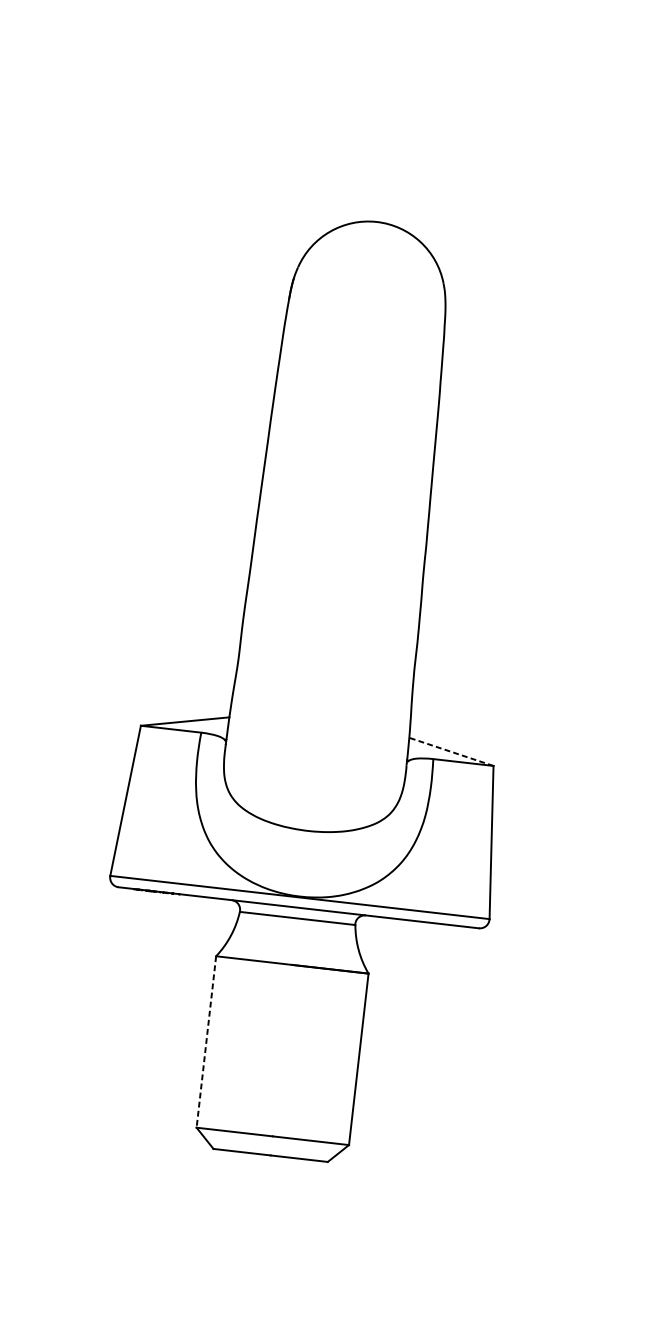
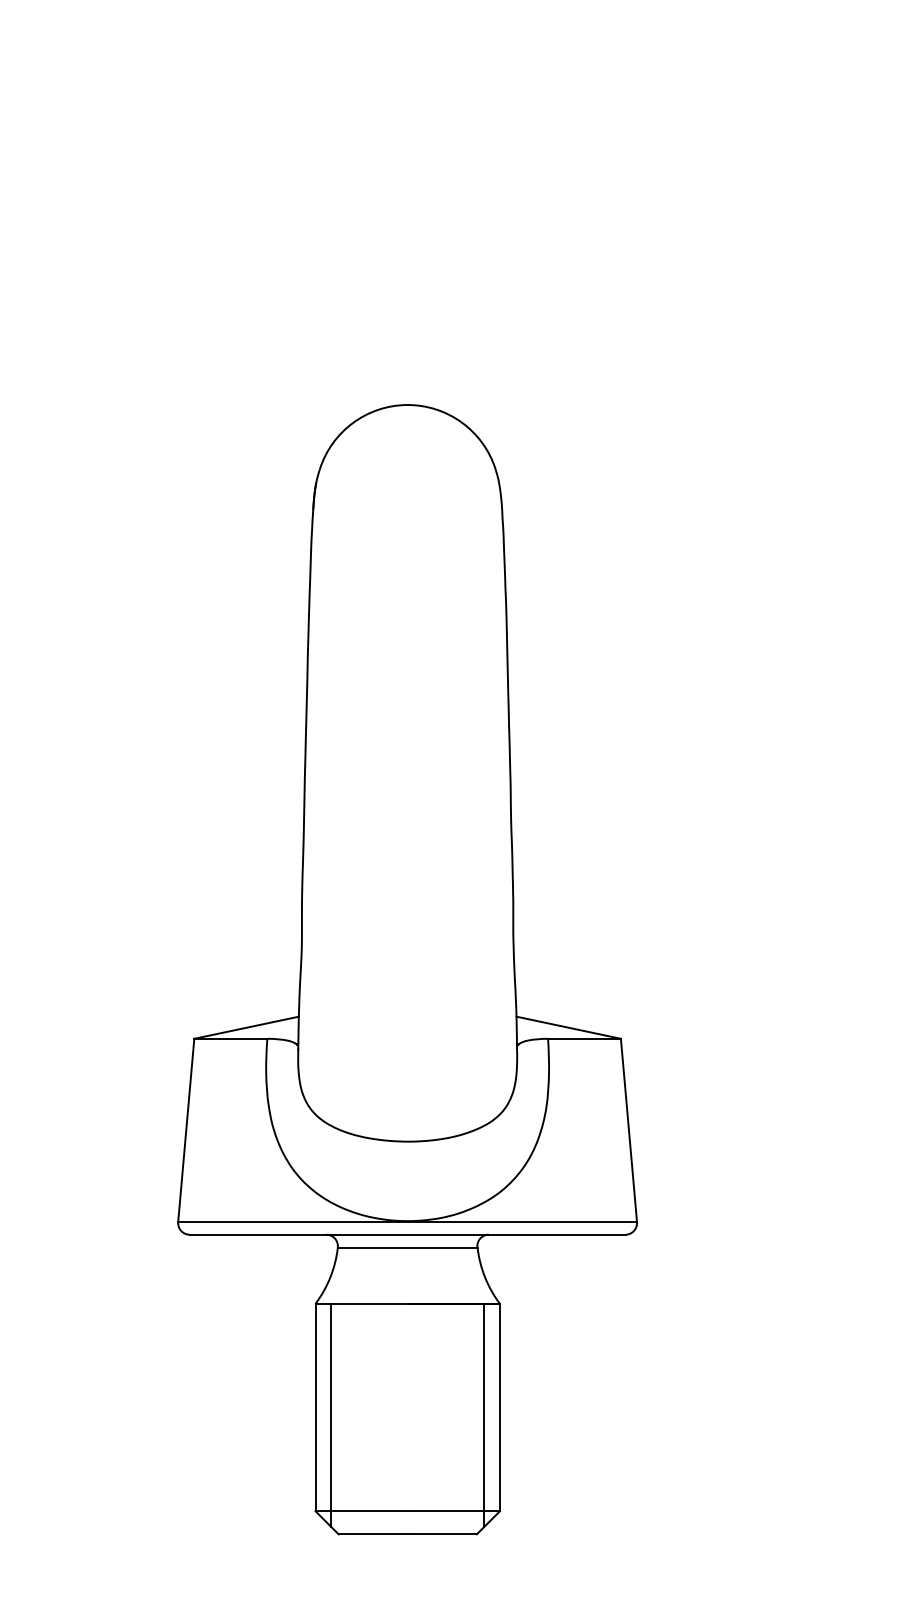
line: (451, 751) -> (568, 1027), dashed -> solid
line: (206, 1041) -> (315, 1407), dashed -> solid
line: (218, 1050) -> (331, 1415), added
line: (345, 1064) -> (484, 1415), added

